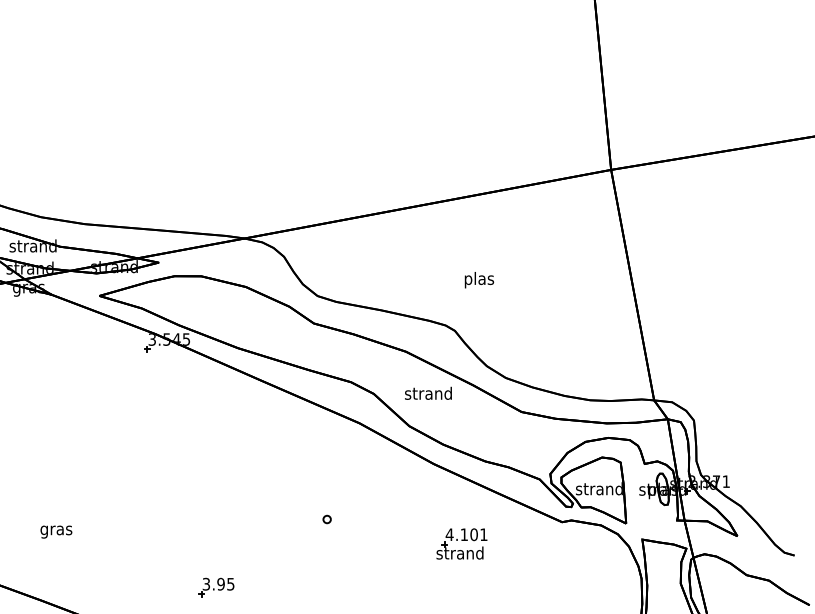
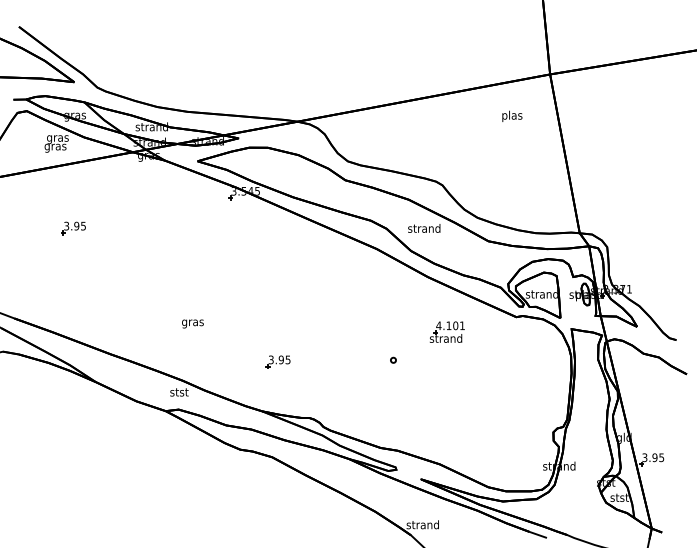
text: (479, 278) -> (512, 115), moved
part: (327, 518) -> (393, 359), moved
text: (55, 531) -> (192, 323), moved

